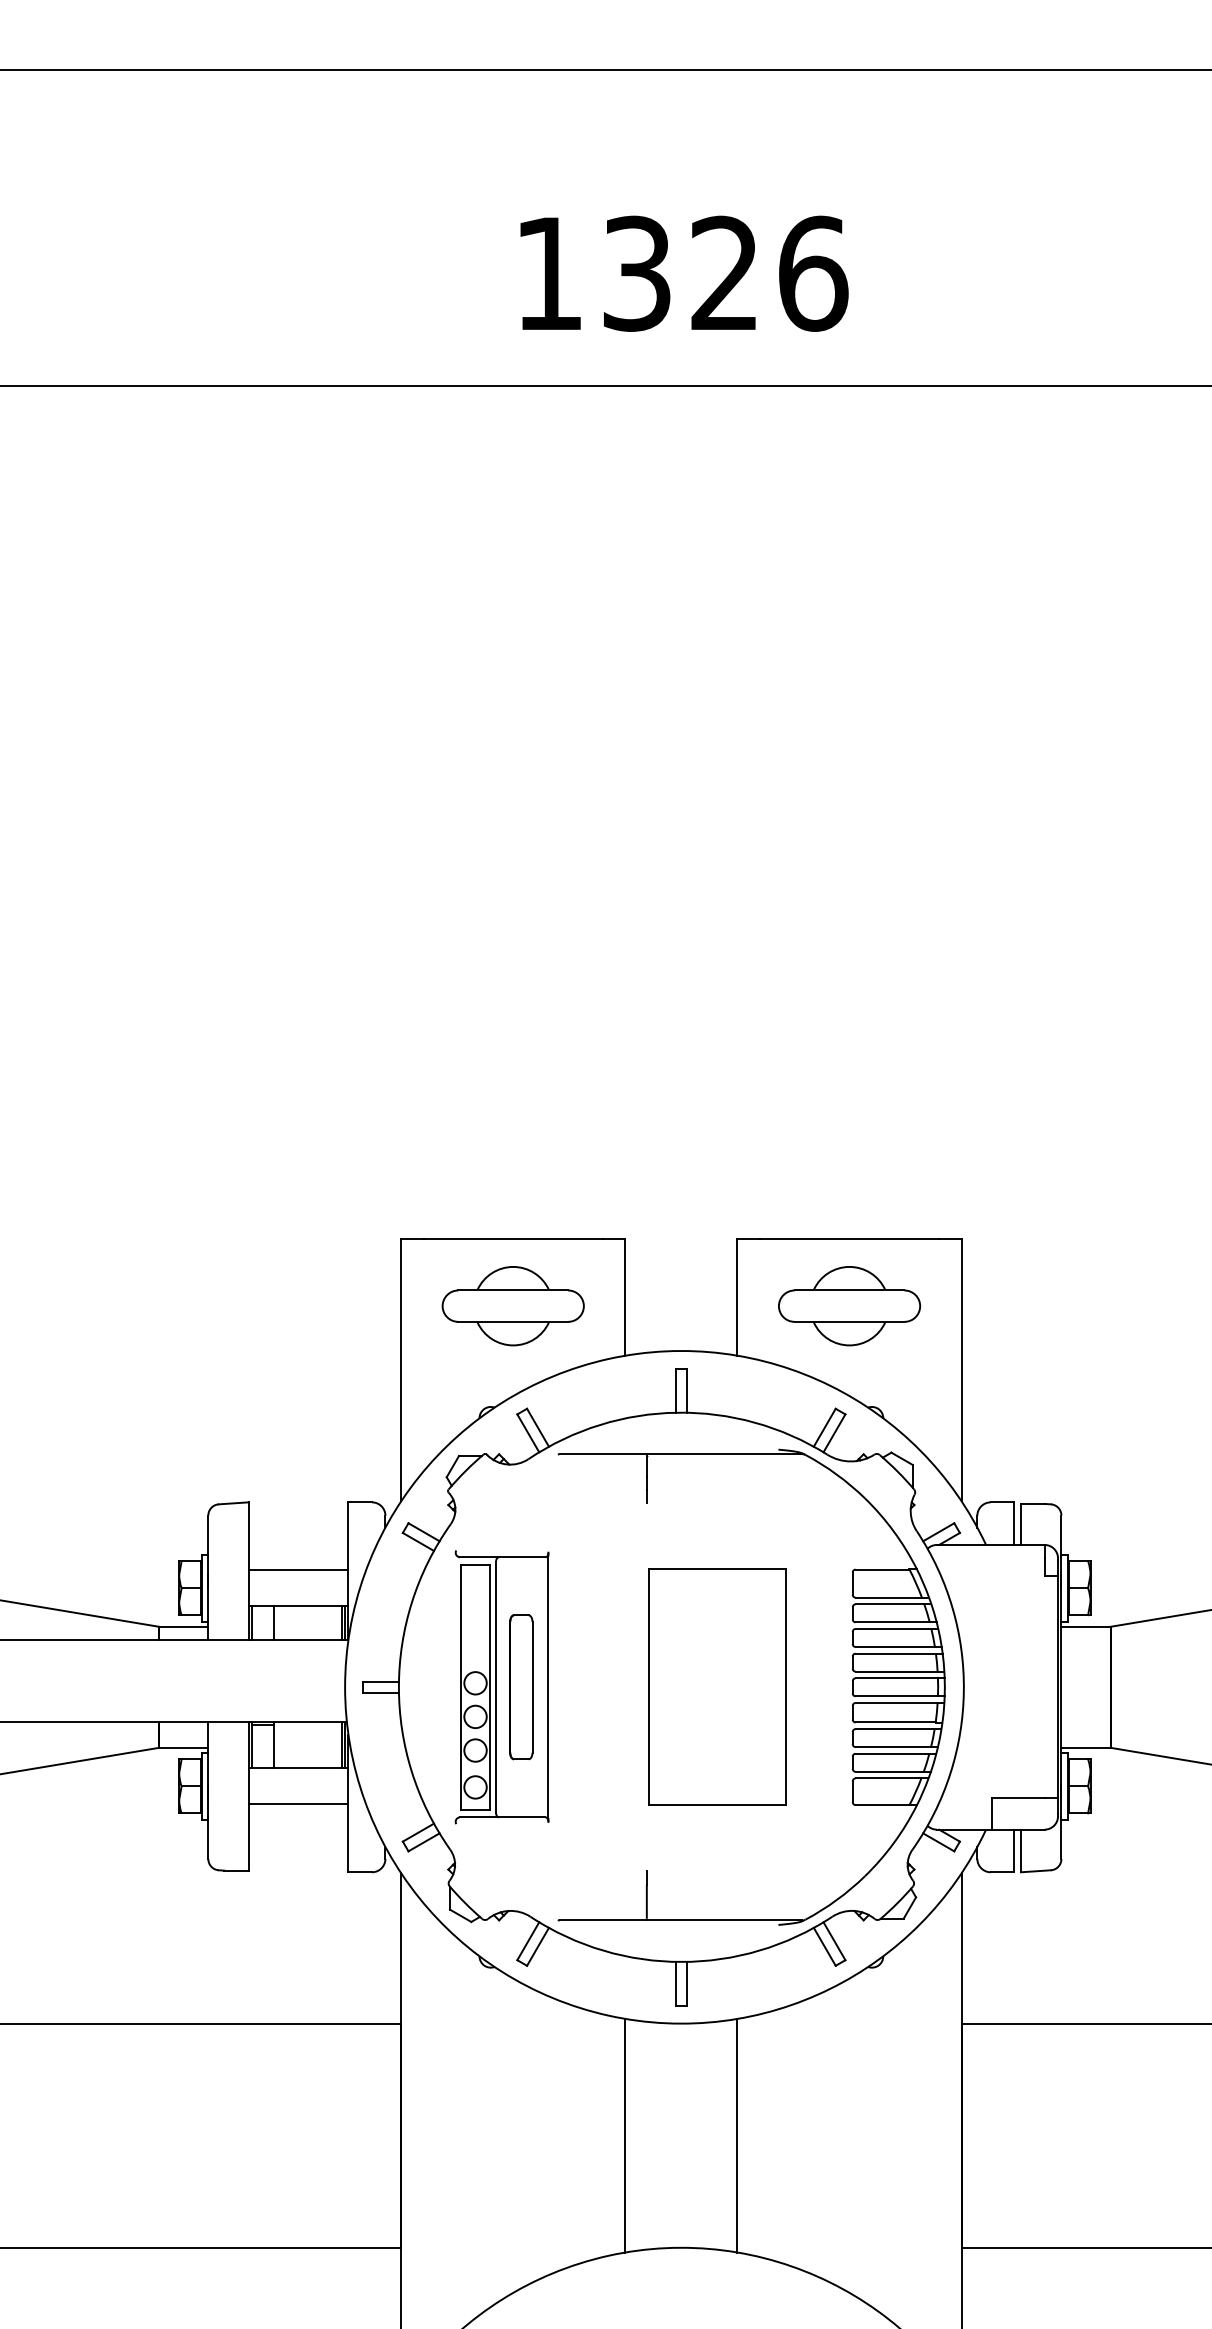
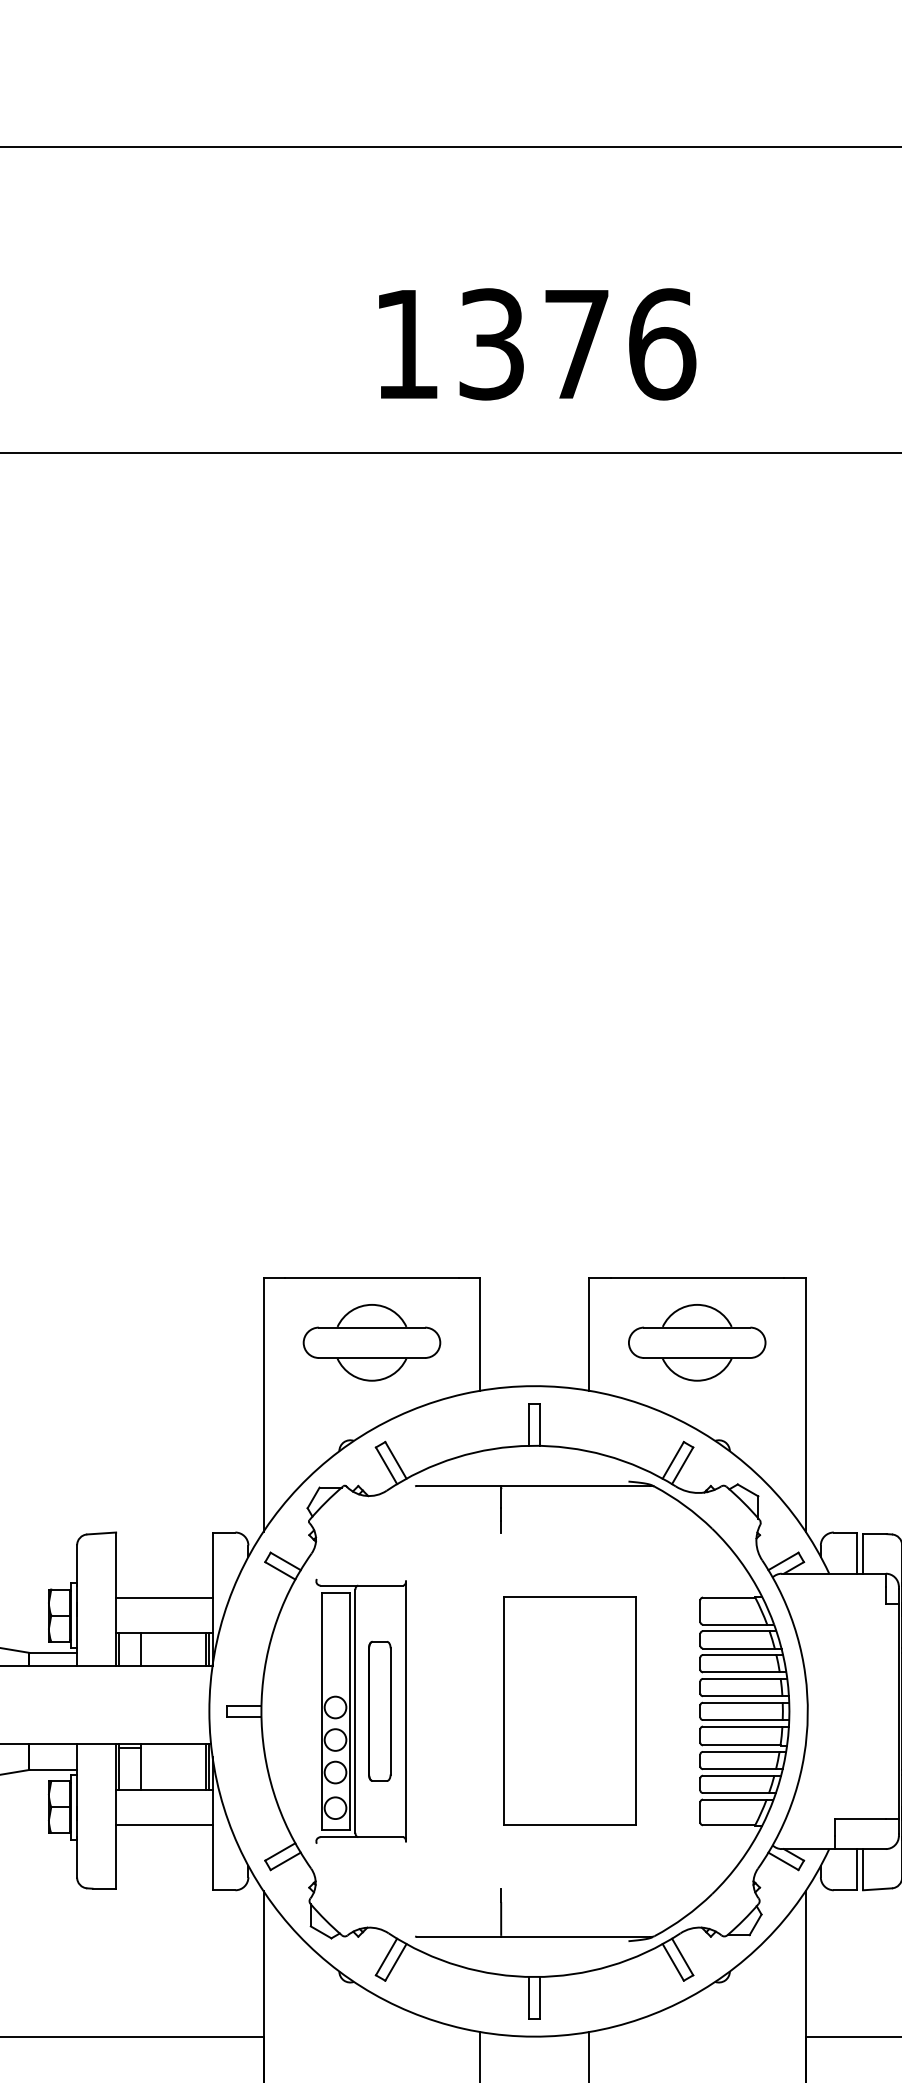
text: (724, 272) -> (576, 343), 1326 -> 1376

